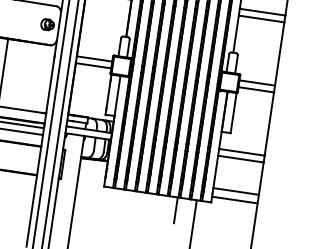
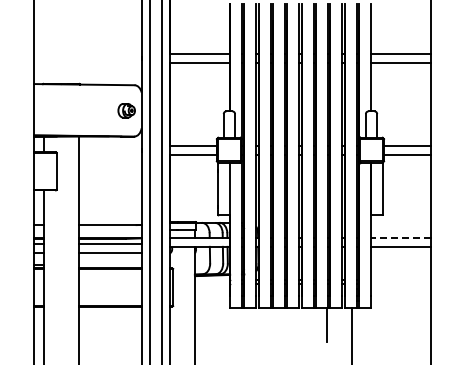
line: (241, 151) -> (400, 237), solid -> dashed
line: (235, 191) -> (400, 289), removed
line: (234, 199) -> (400, 300), removed

